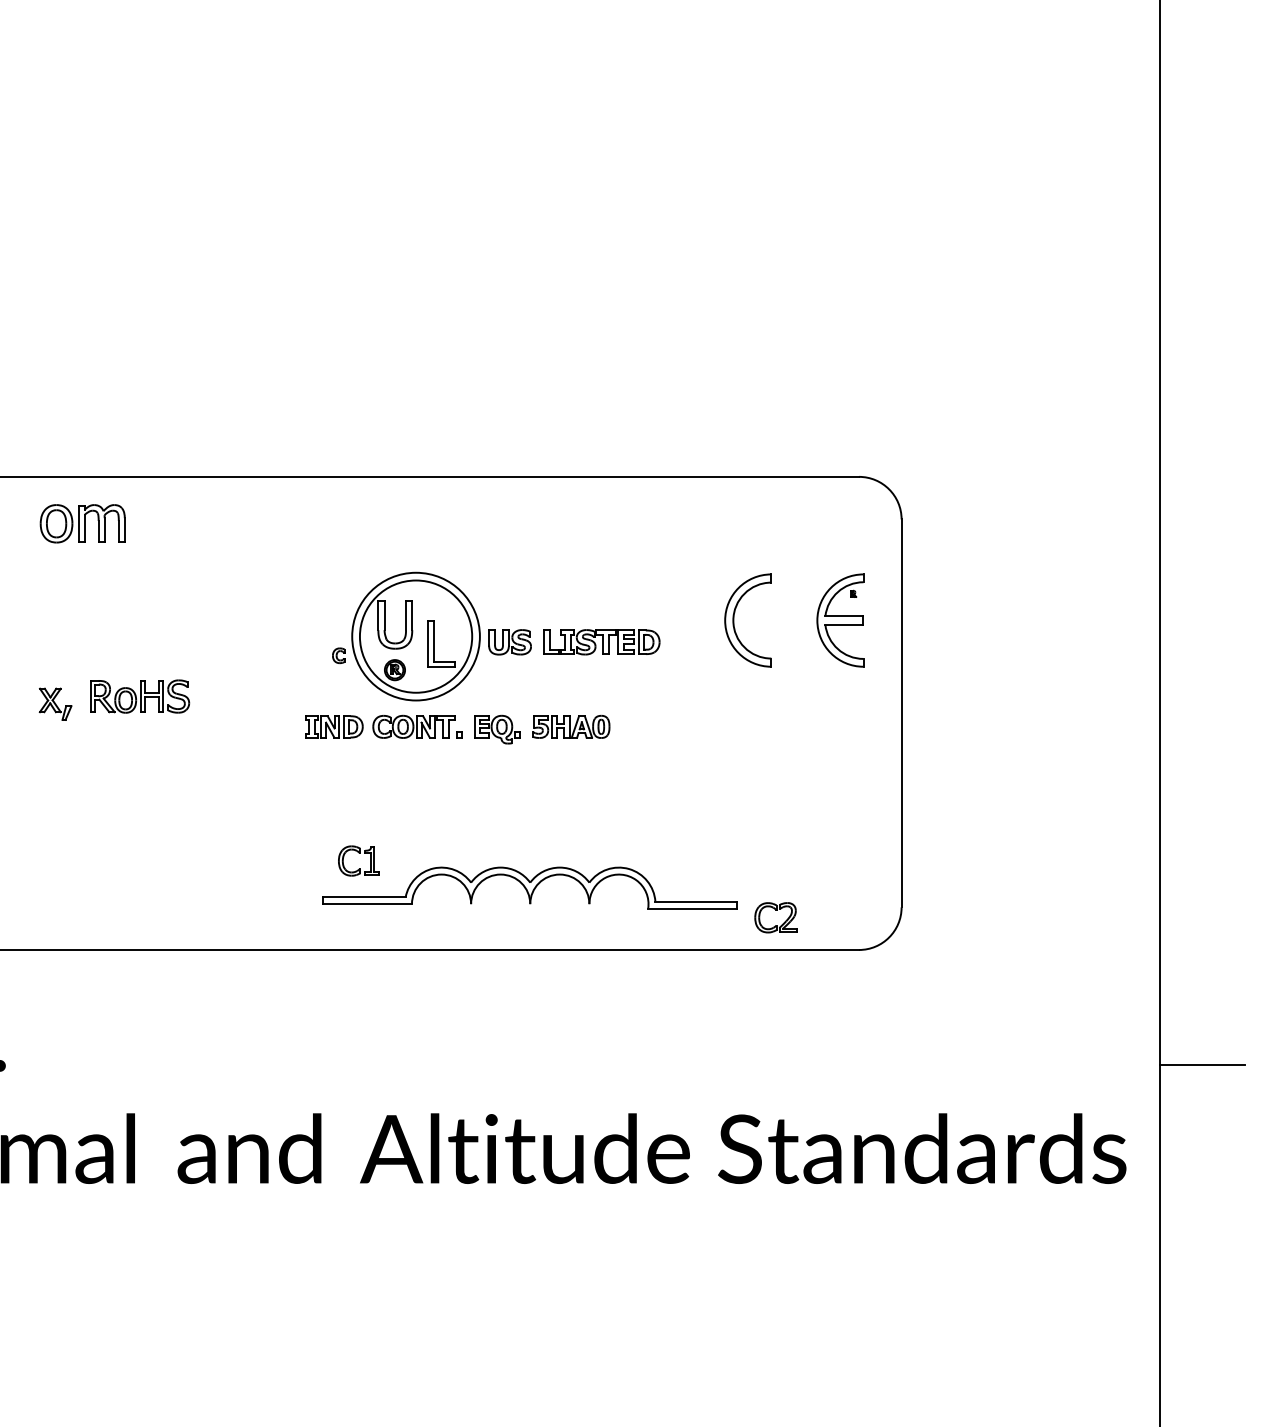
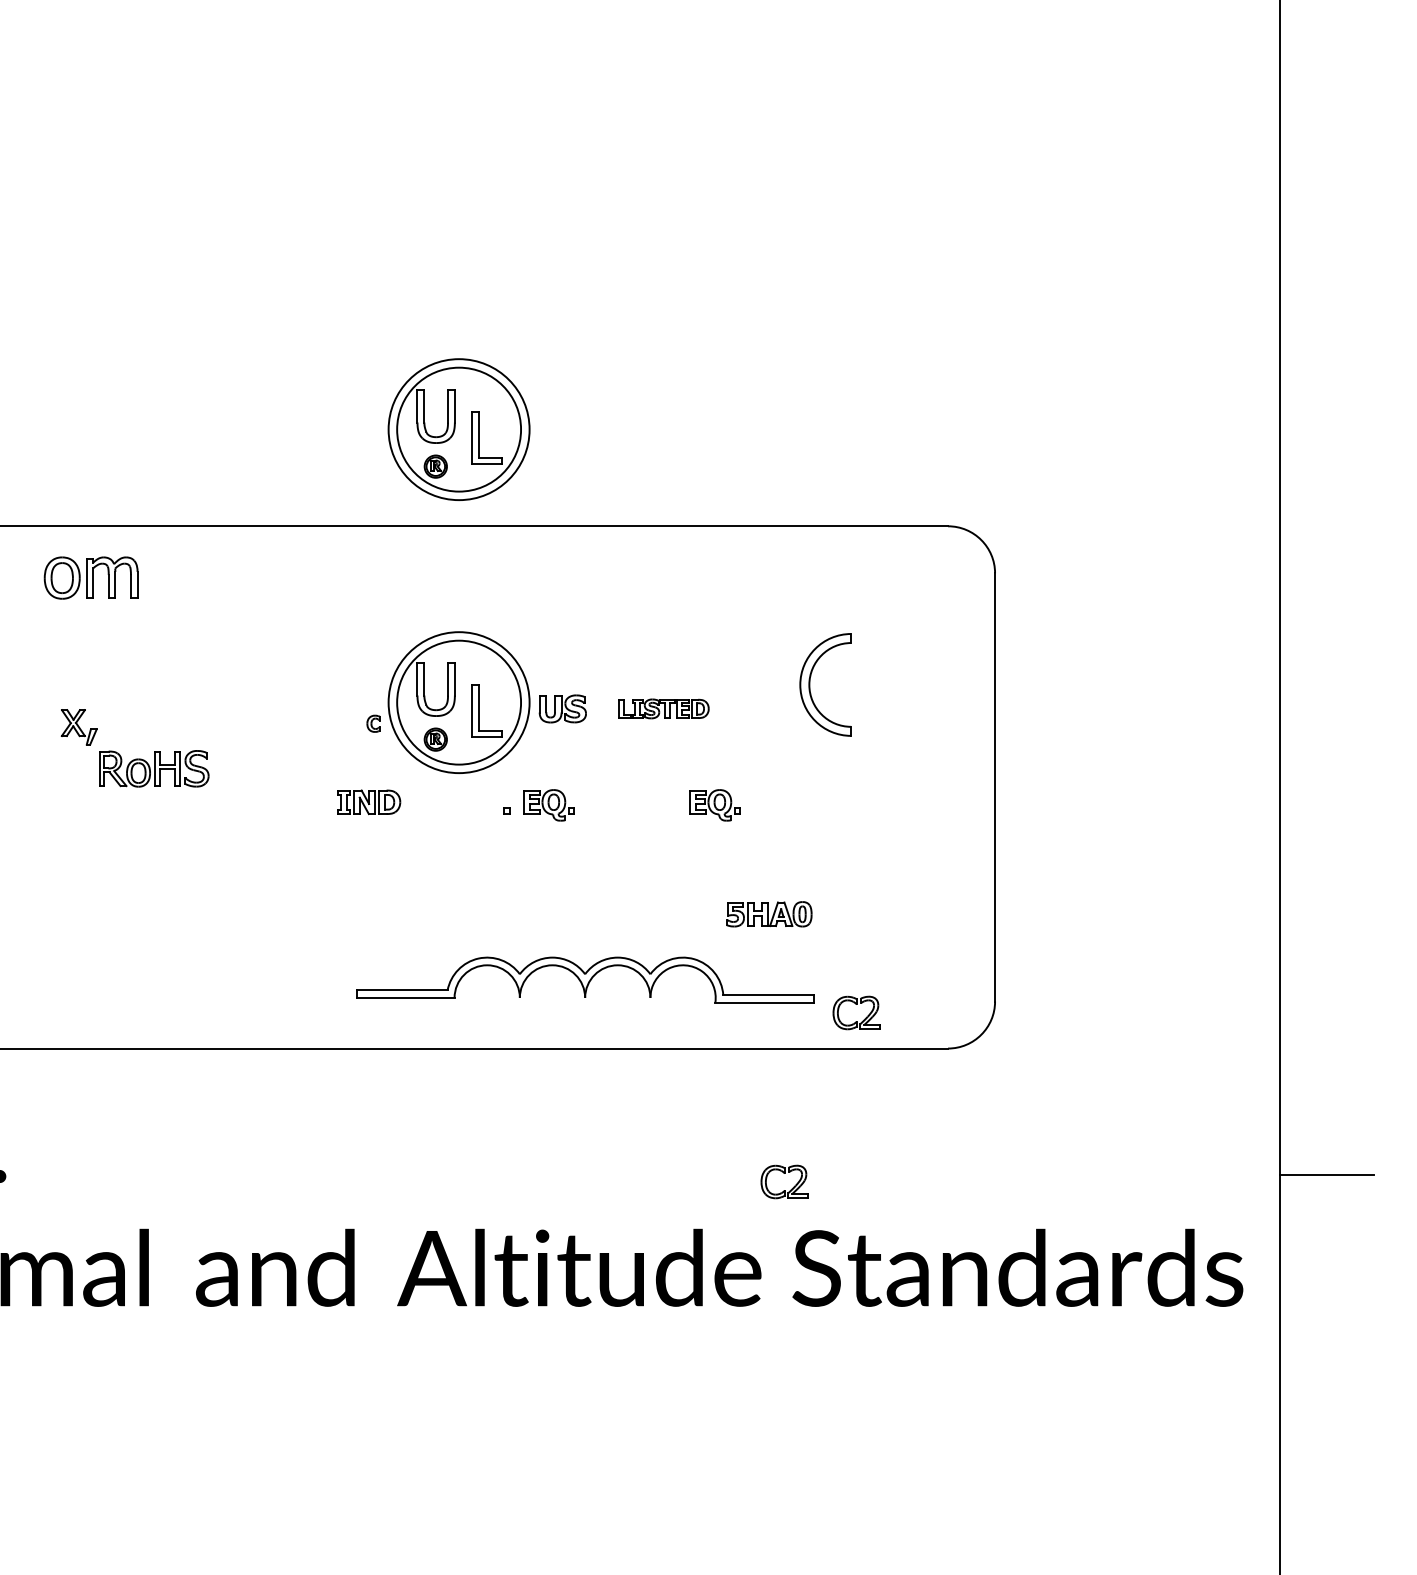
part: (415, 389) -> (458, 429), added
part: (840, 620) -> (927, 684), removed
part: (601, 641) -> (663, 708), size x0.7
part: (54, 704) -> (78, 727), moved
part: (413, 727) -> (456, 802), removed
part: (571, 727) -> (769, 914), moved
part: (647, 729) -> (714, 805), added
part: (359, 853) -> (396, 942), removed
part: (710, 1063) -> (784, 1173), added

